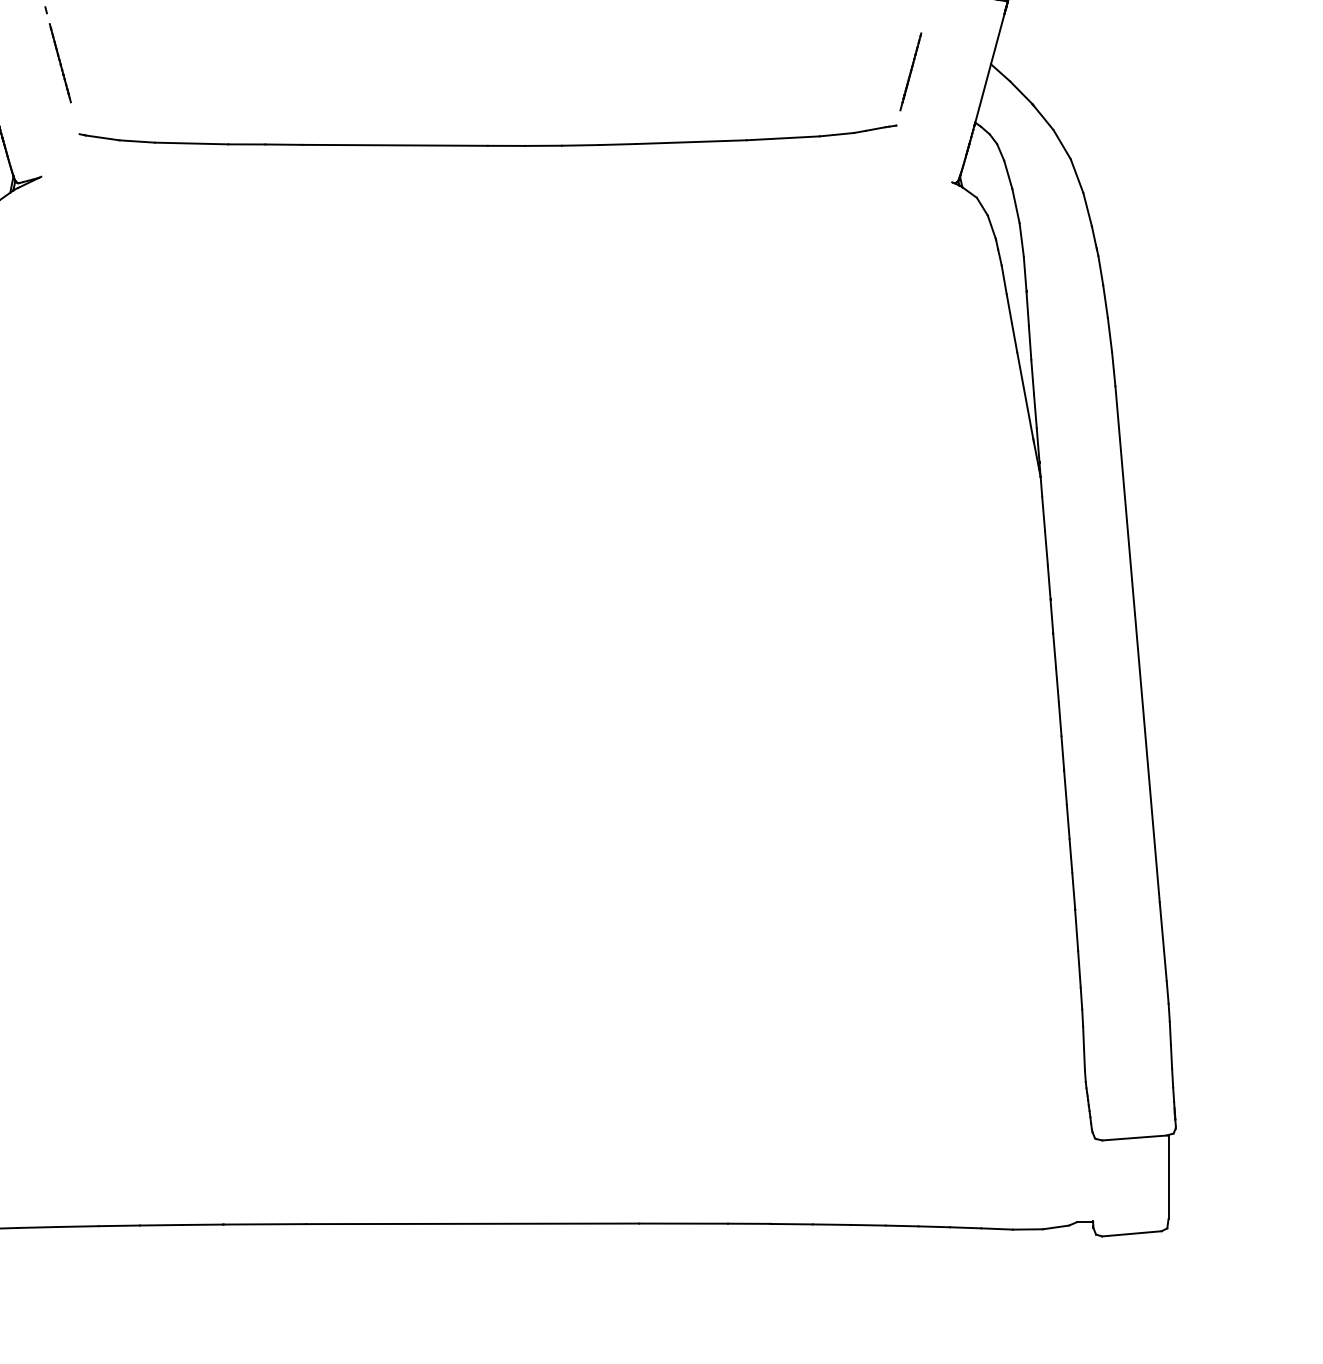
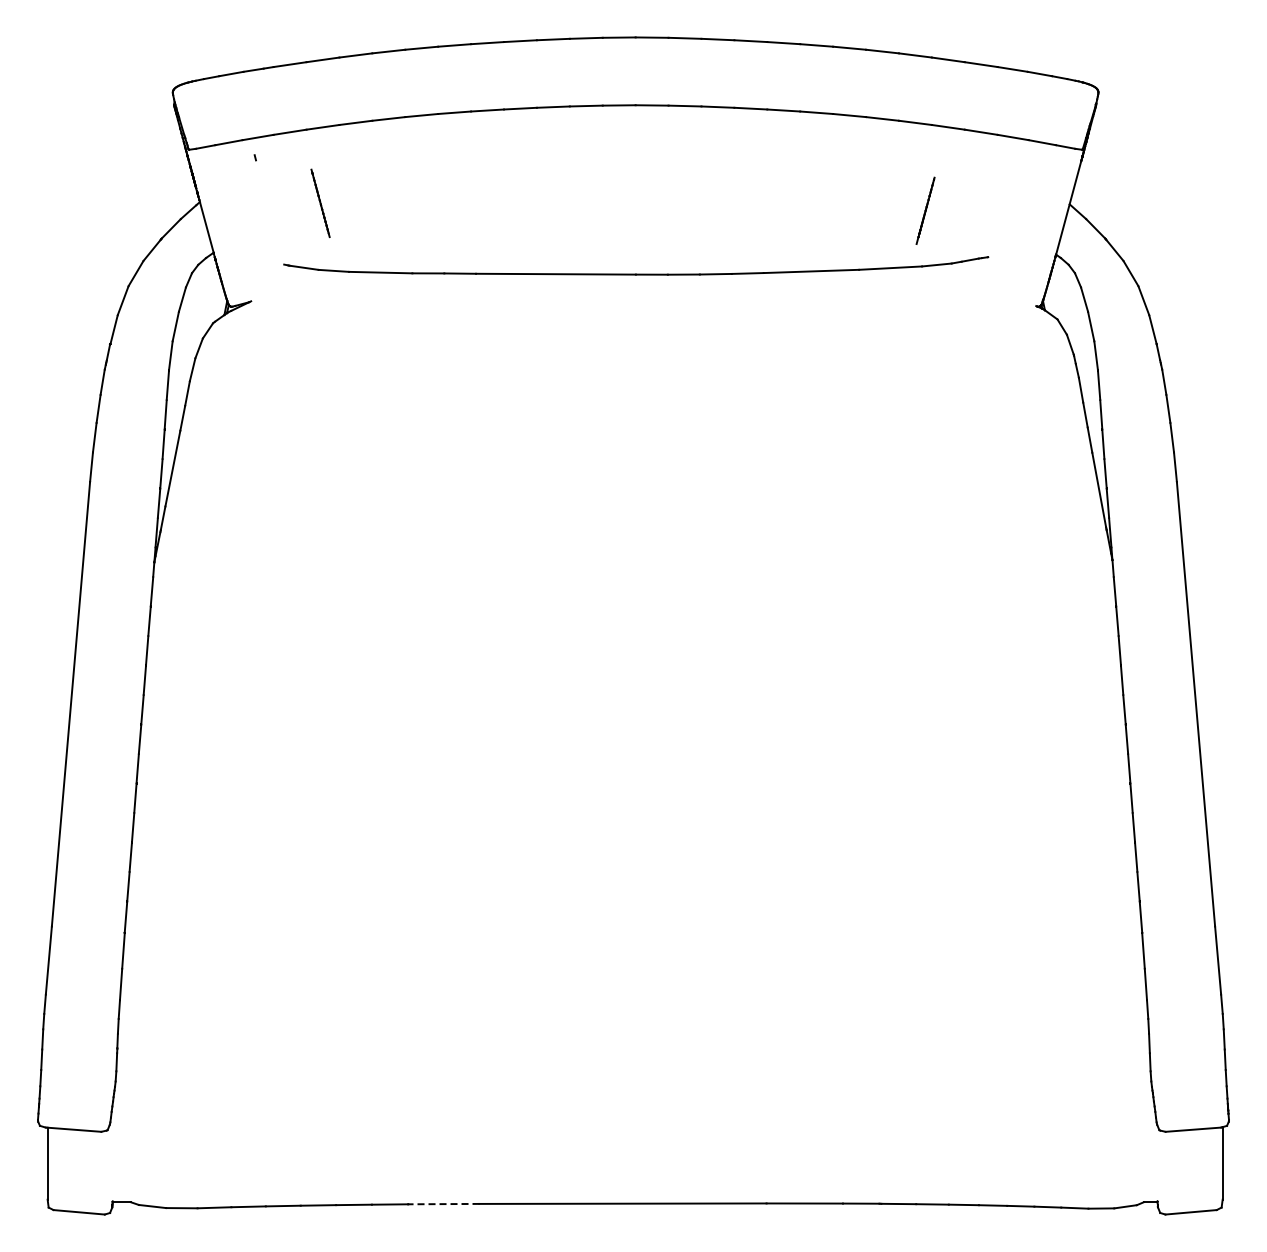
line: (60, 63) -> (320, 203), moved
line: (910, 71) -> (925, 210), moved
line: (264, 1224) -> (443, 1204), solid -> dashed

